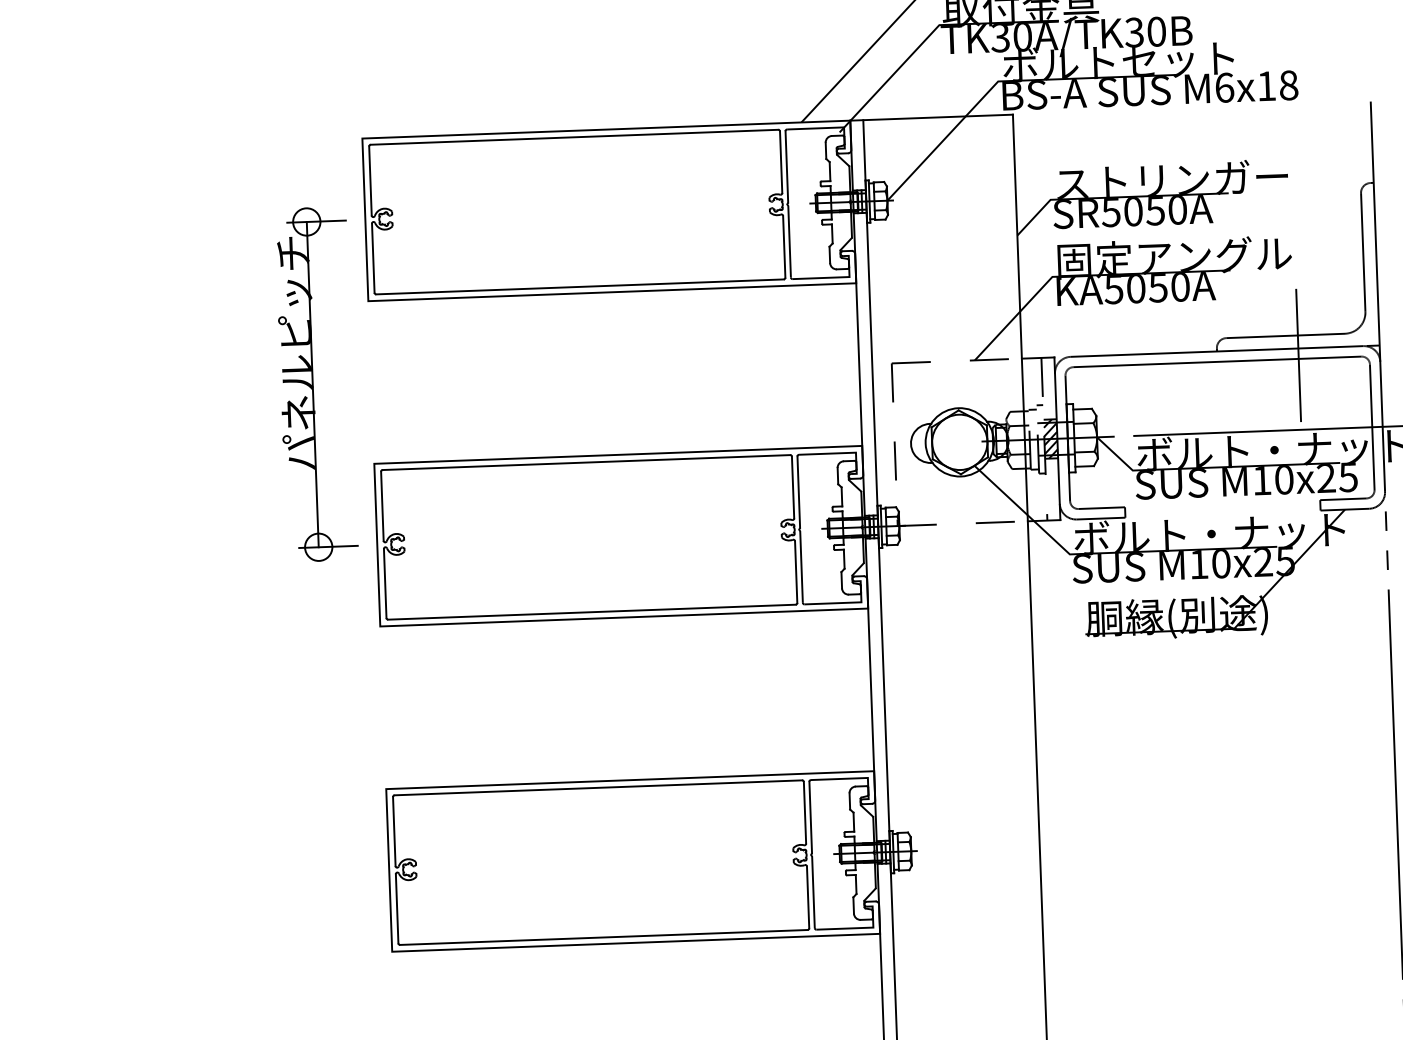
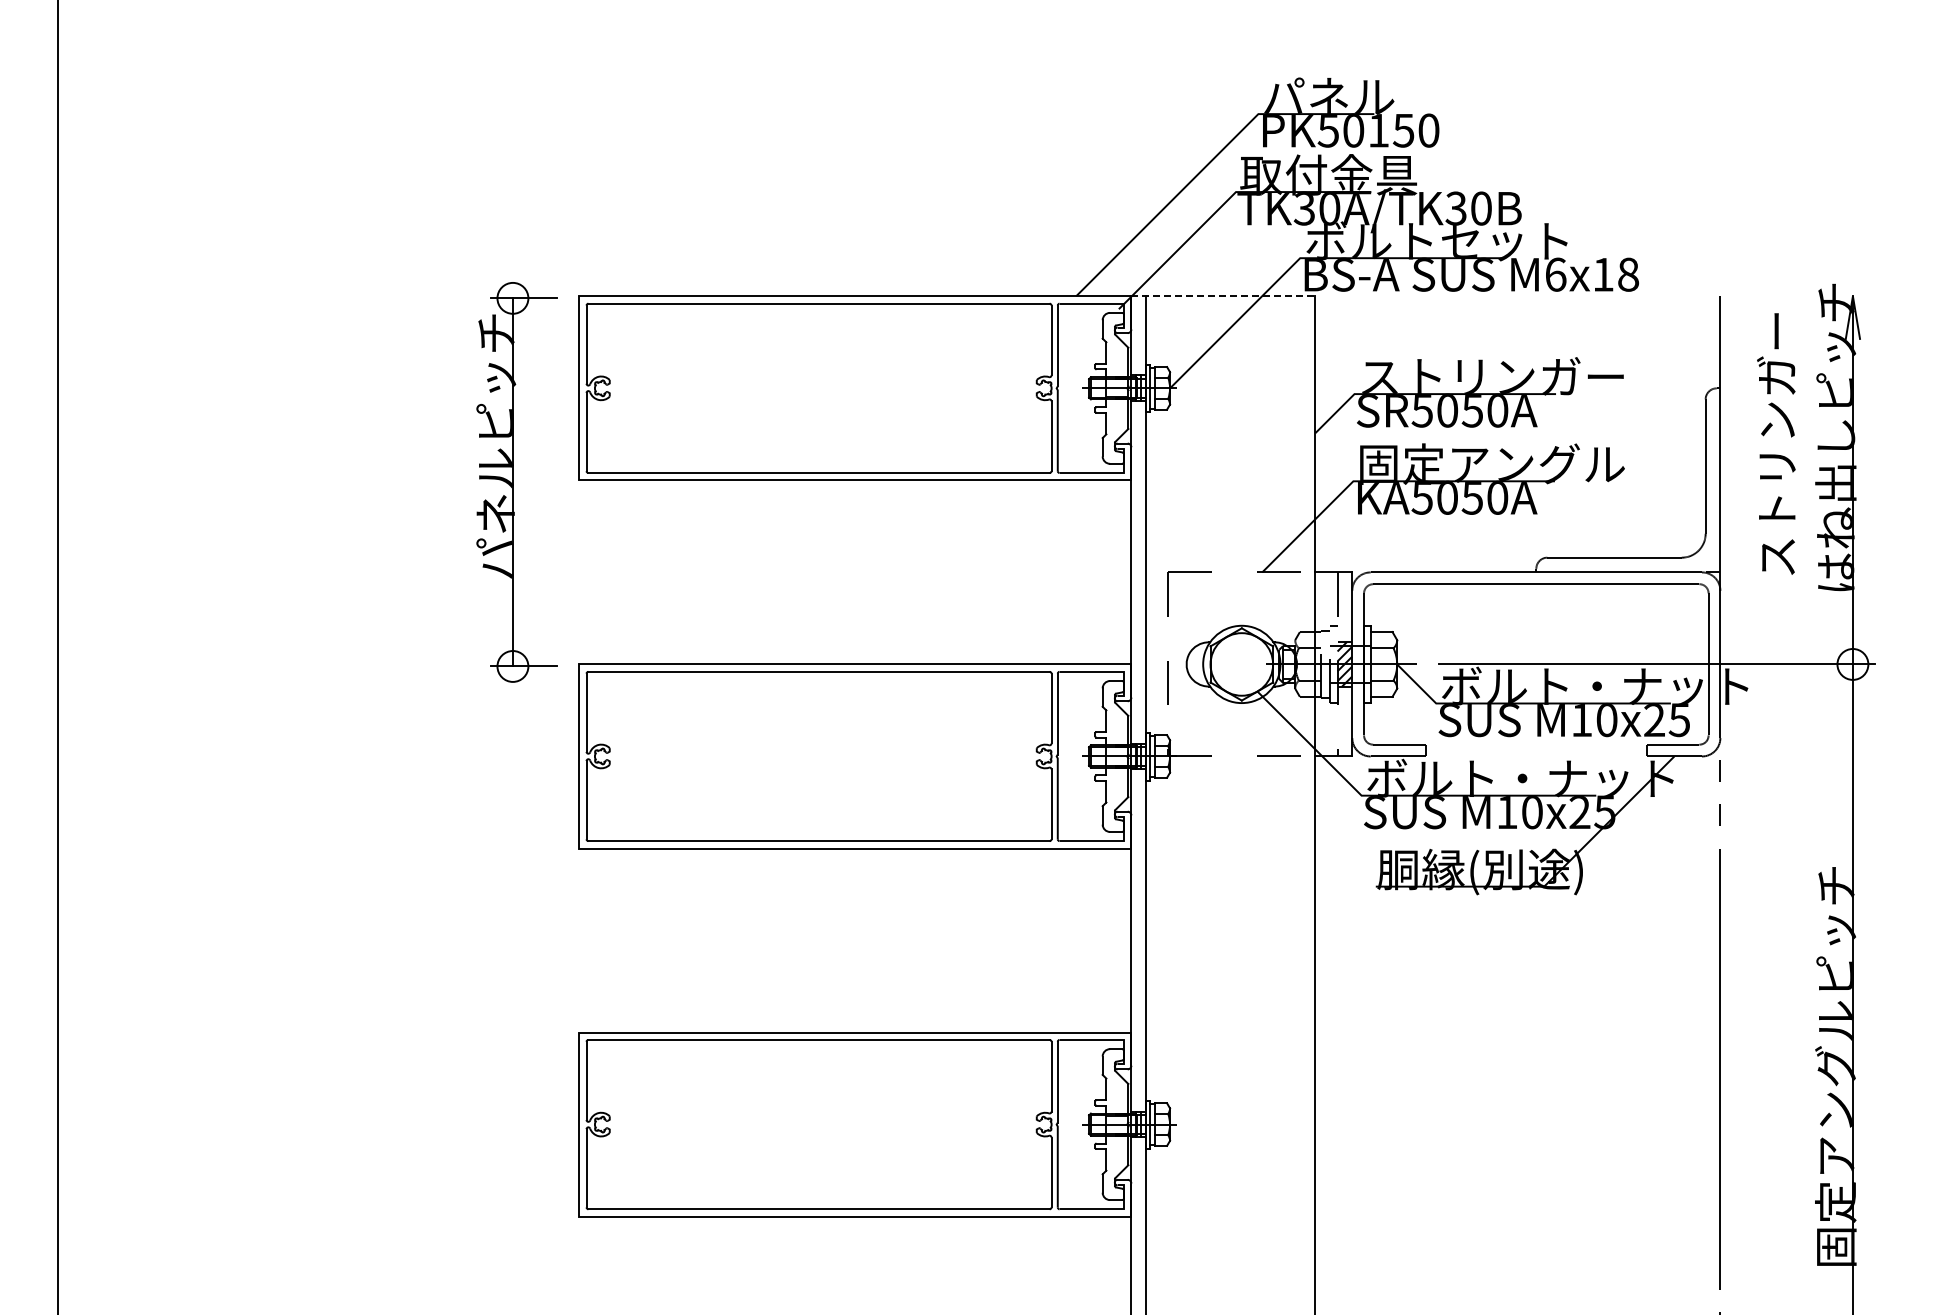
line: (931, 117) -> (1223, 296), solid -> dashed
line: (1298, 354) -> (1628, 579), removed
part: (315, 384) -> (516, 482), moved

